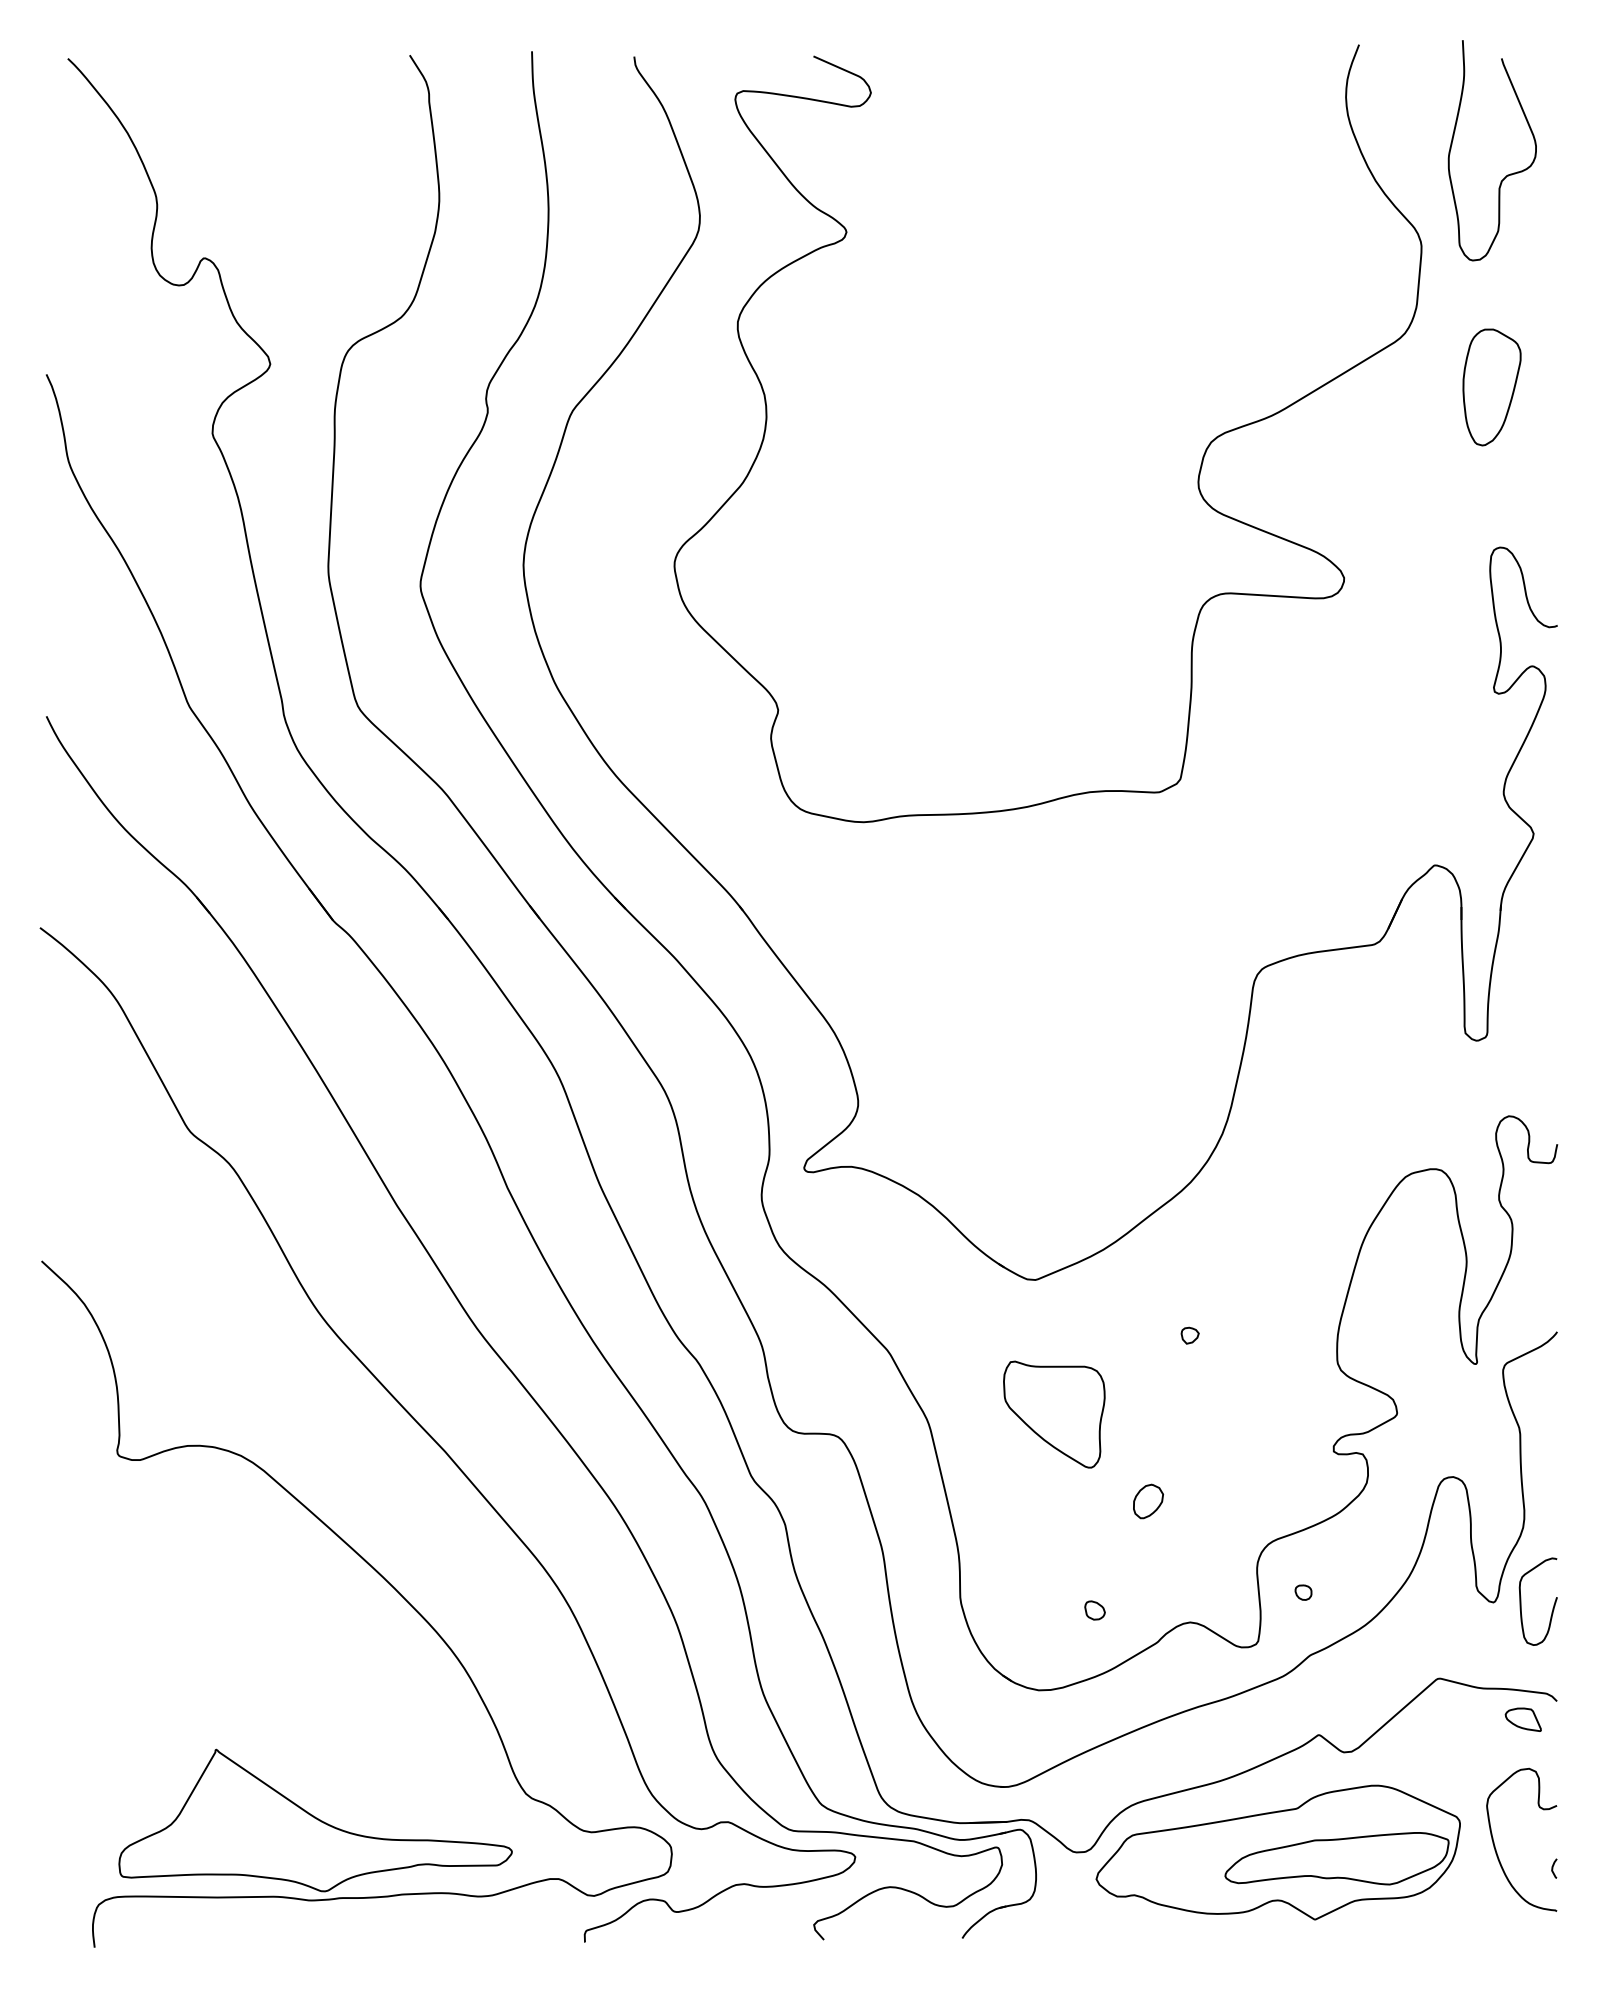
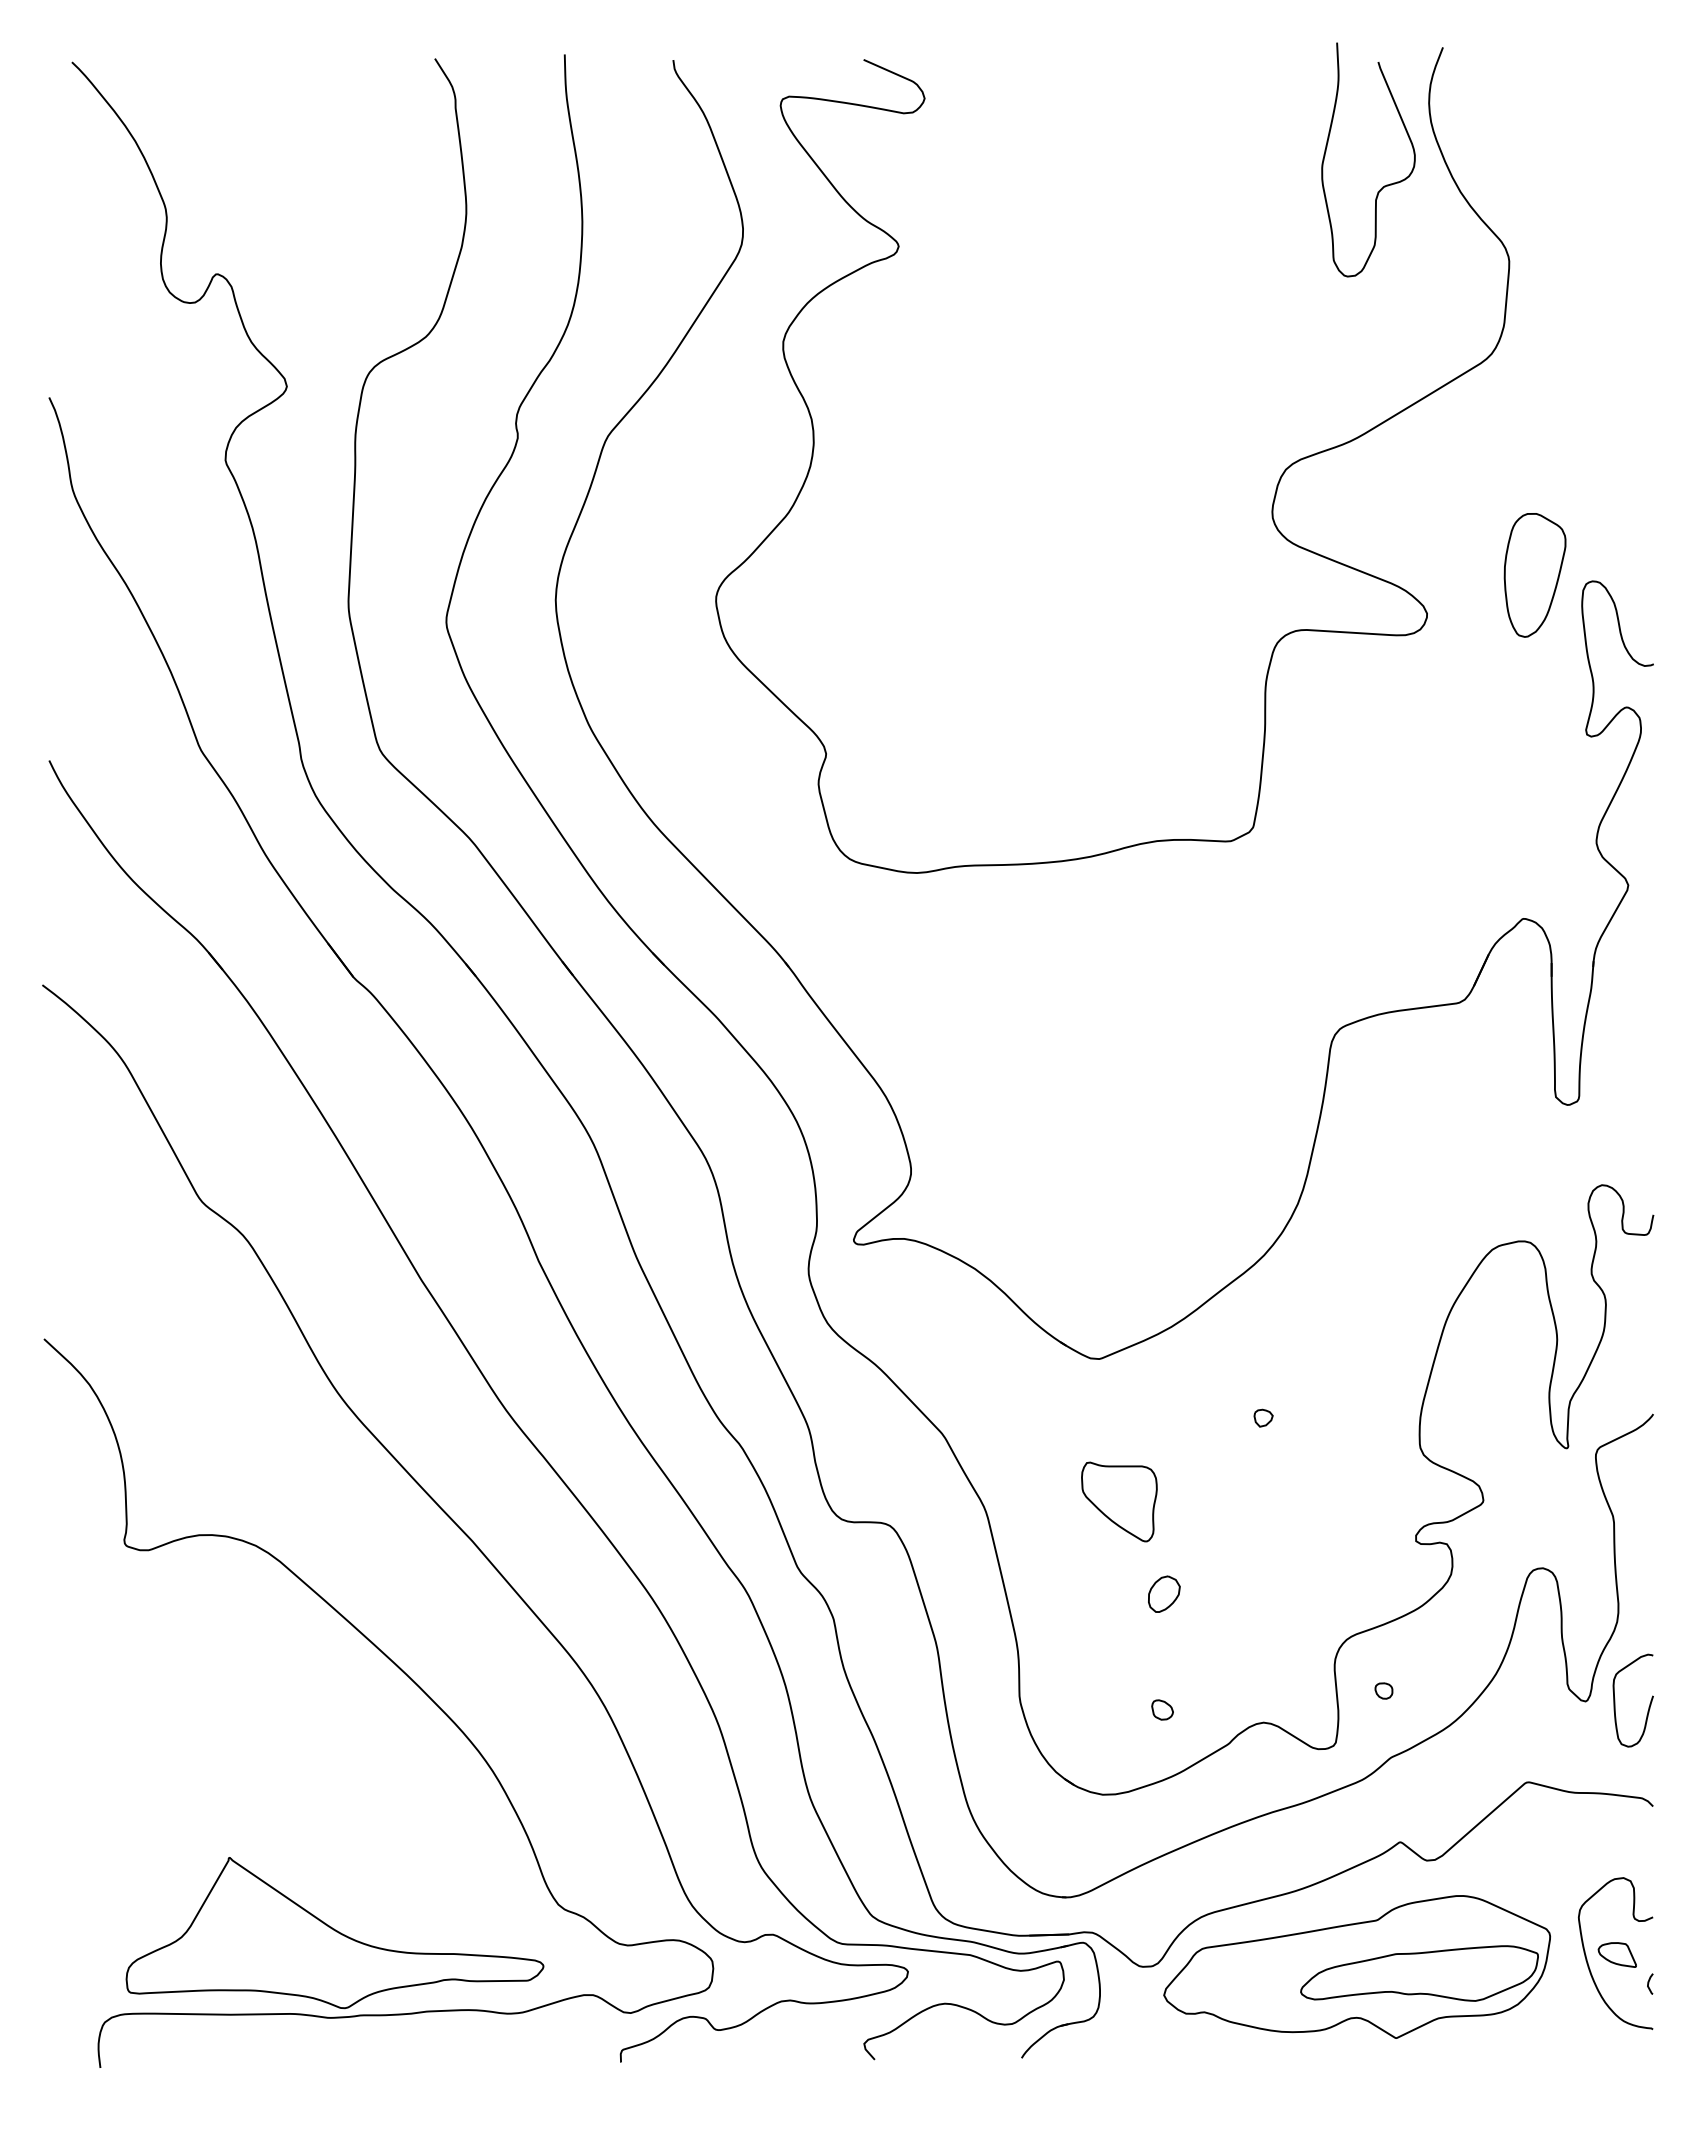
curve: (1505, 175) -> (1382, 186), moved
part: (1491, 387) -> (1534, 575), moved
part: (1054, 1414) -> (1119, 1501), size x0.7
part: (1148, 1500) -> (1164, 1593), moved
part: (1522, 1719) -> (1616, 1954), moved

